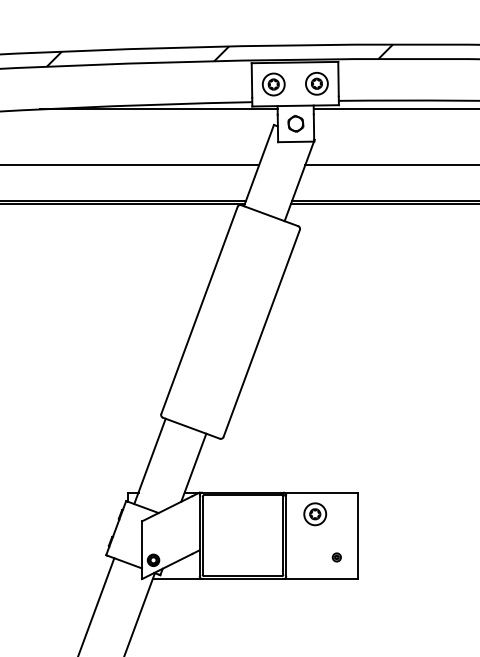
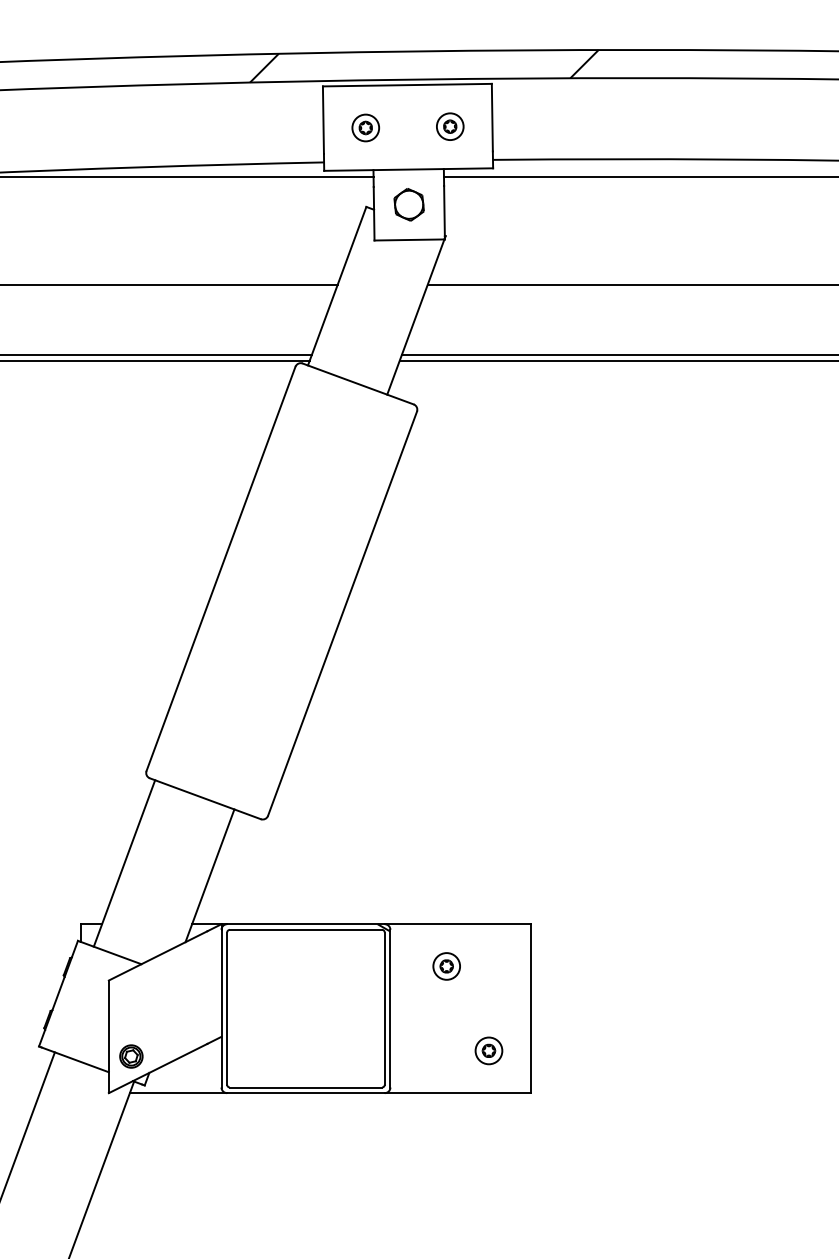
part: (316, 83) -> (449, 125), size x0.62
part: (273, 84) -> (365, 127), size x0.62
part: (314, 513) -> (445, 965), size x0.62
part: (336, 557) -> (488, 1050), size x1.67

